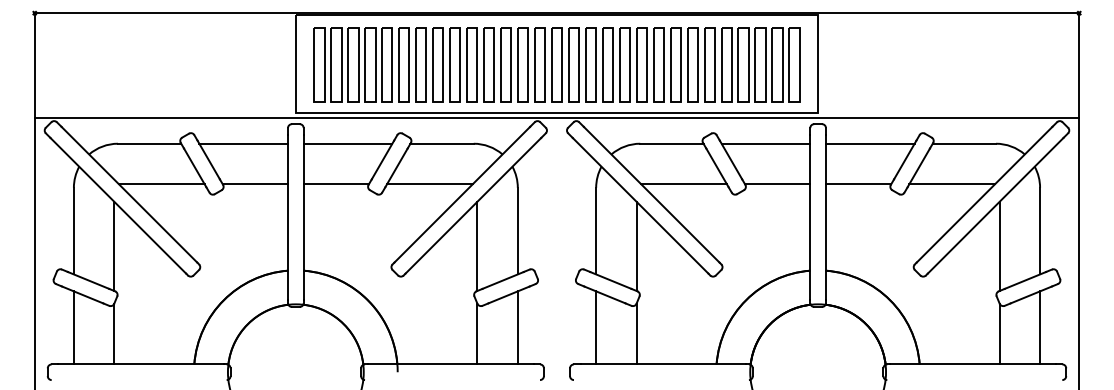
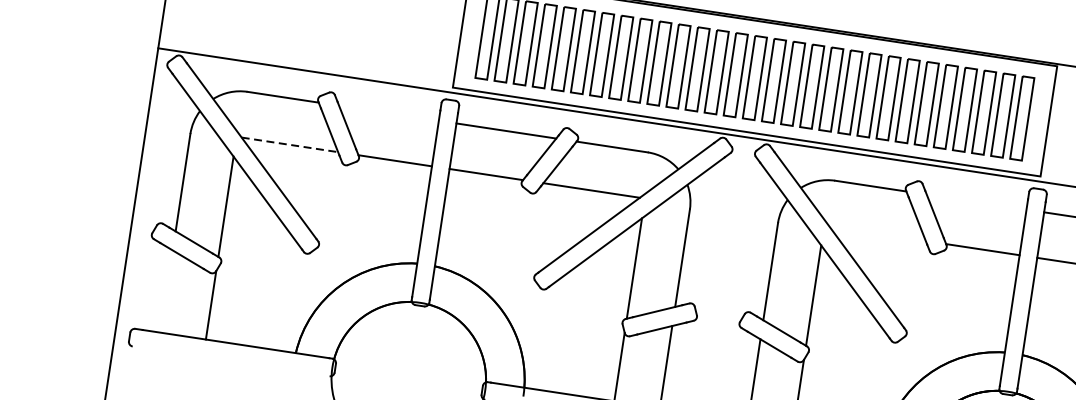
line: (243, 143) -> (388, 112), removed
line: (765, 143) -> (976, 201), removed
line: (161, 184) -> (289, 145), solid -> dashed
line: (683, 184) -> (876, 233), removed
line: (73, 327) -> (166, 291), removed

